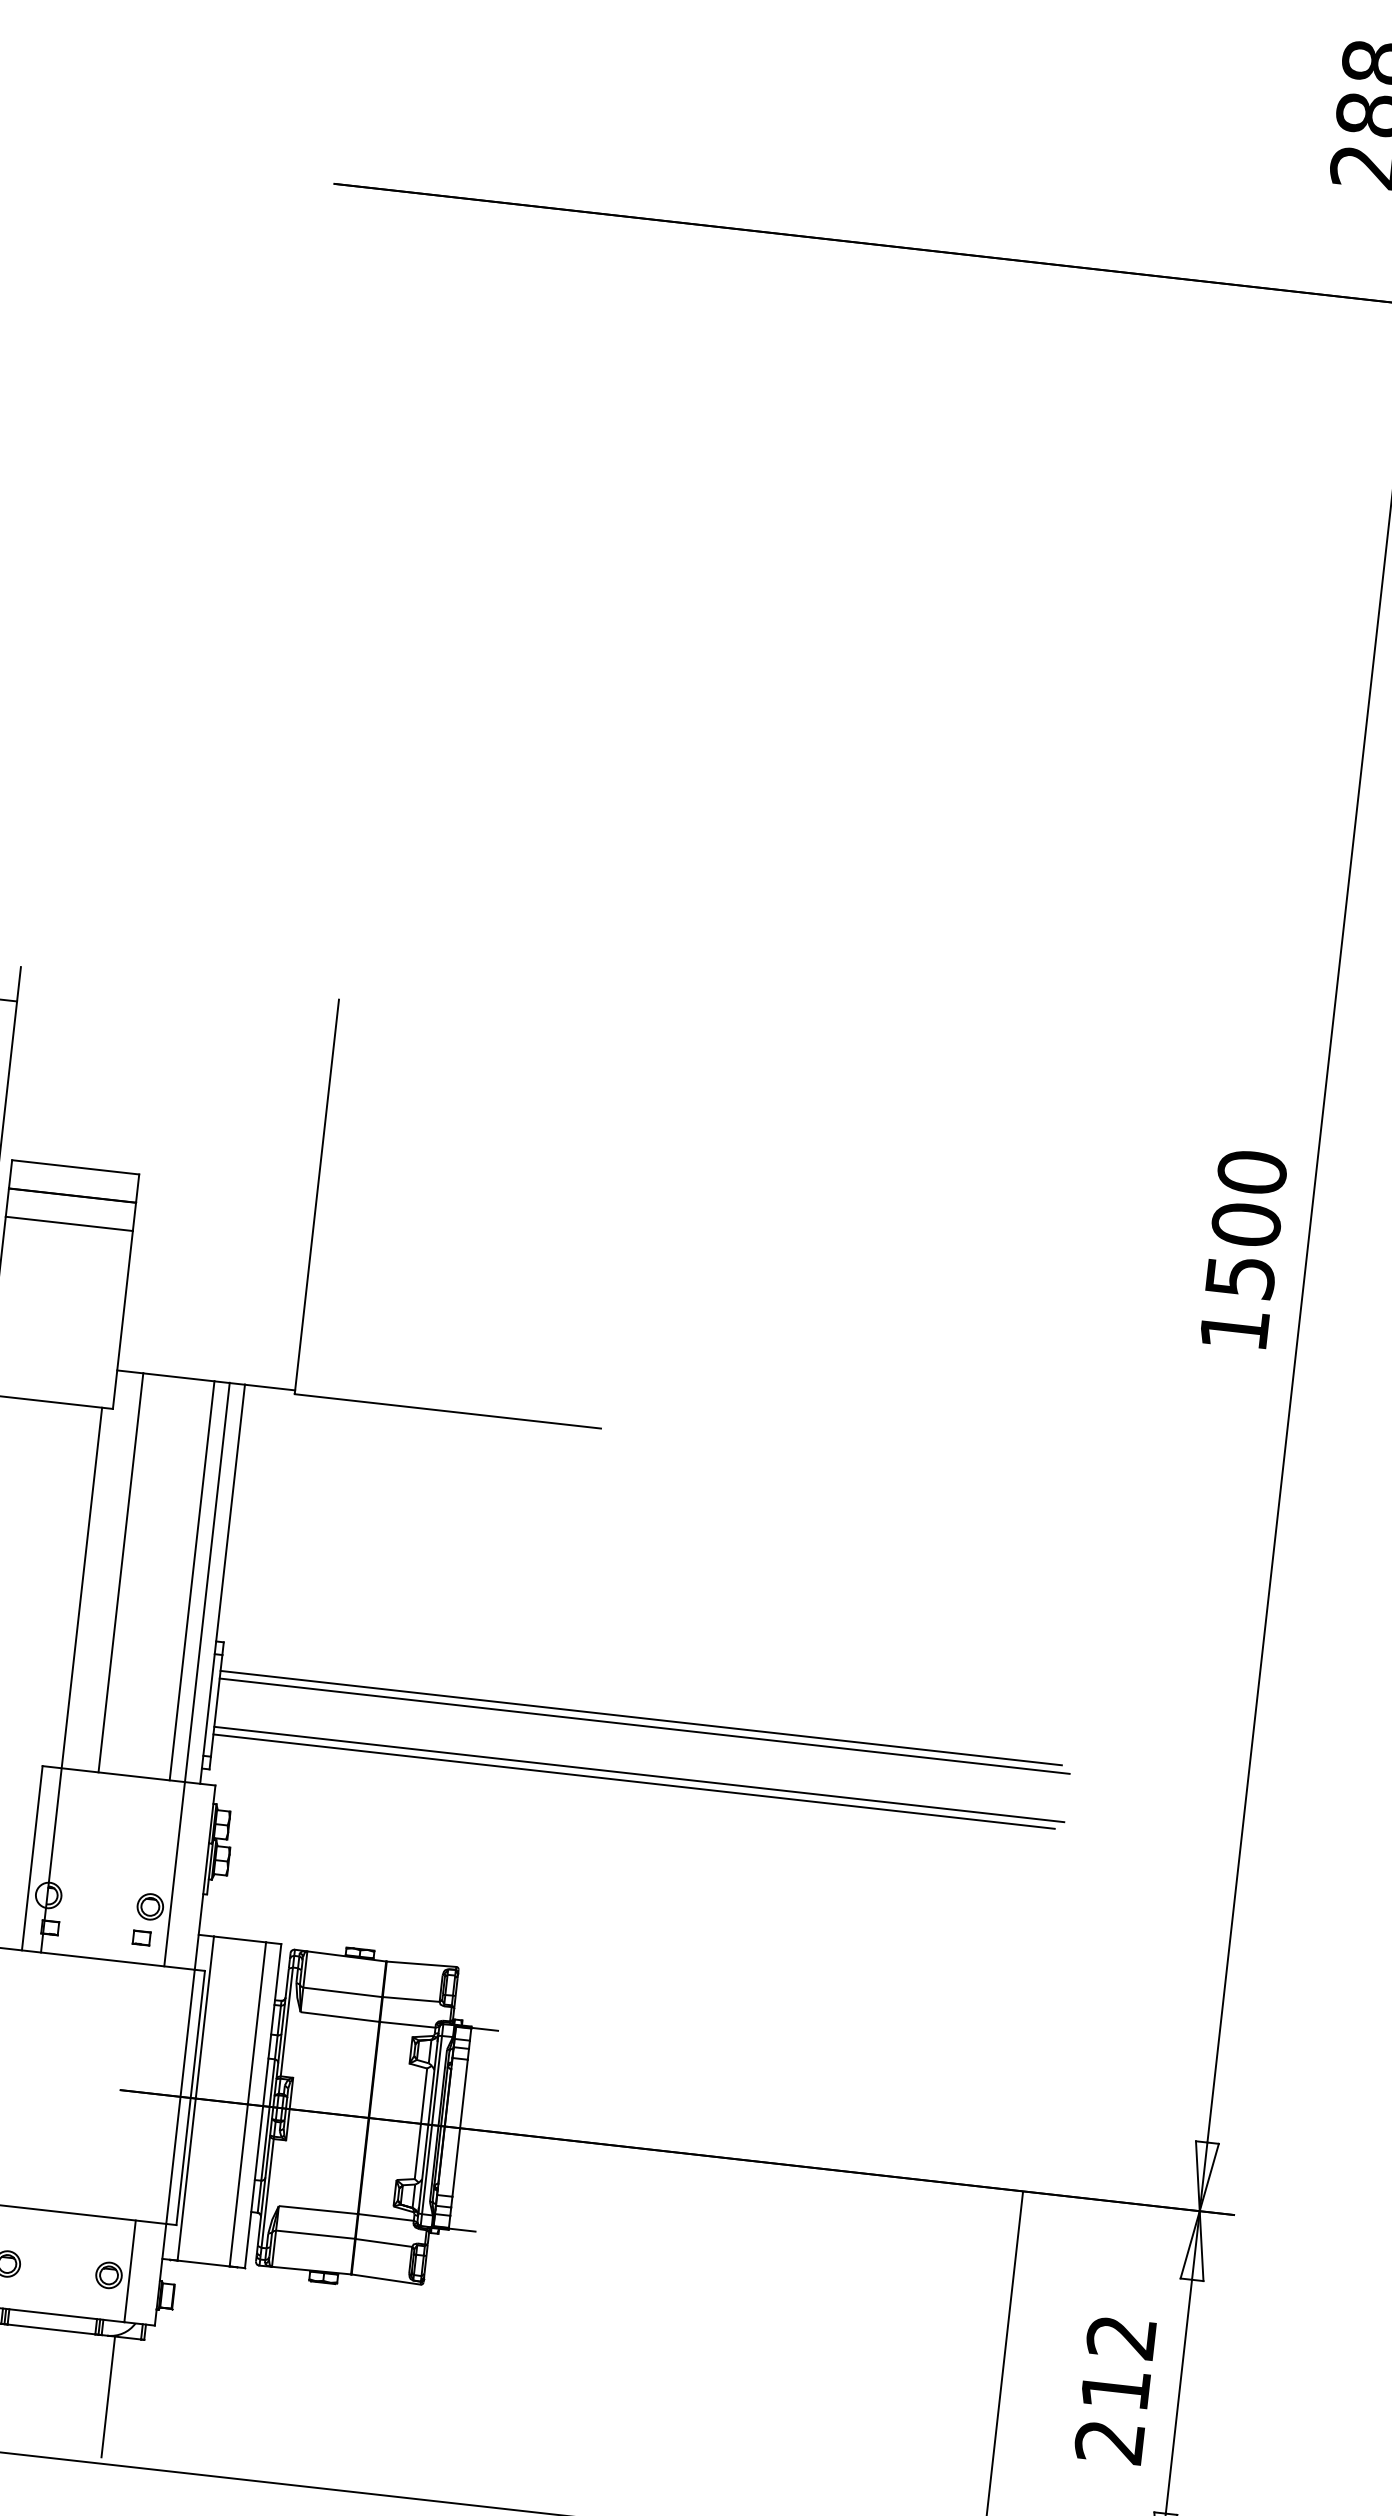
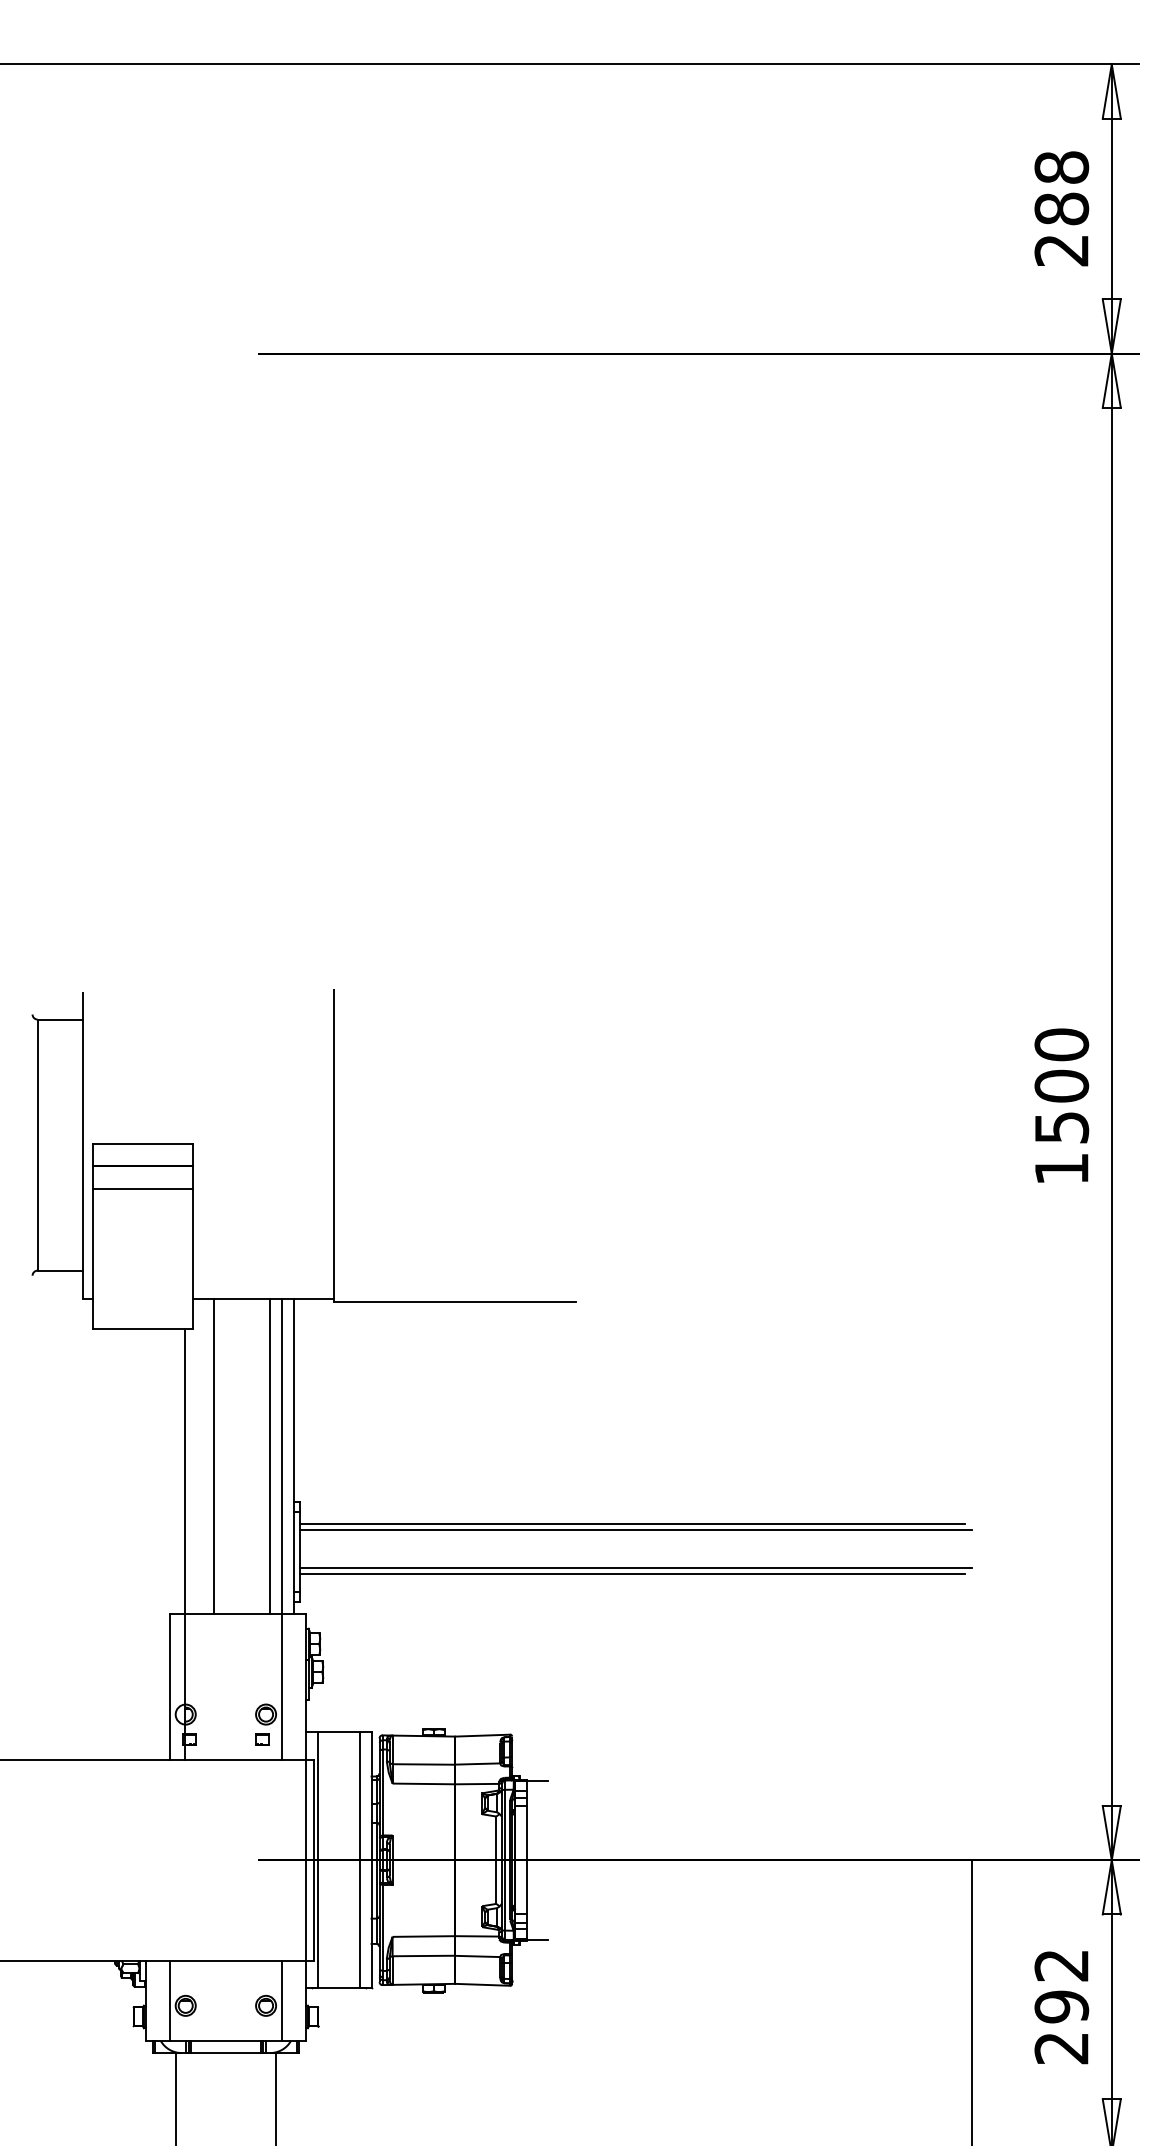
text: (1115, 2389) -> (1061, 2006), 212 -> 292

